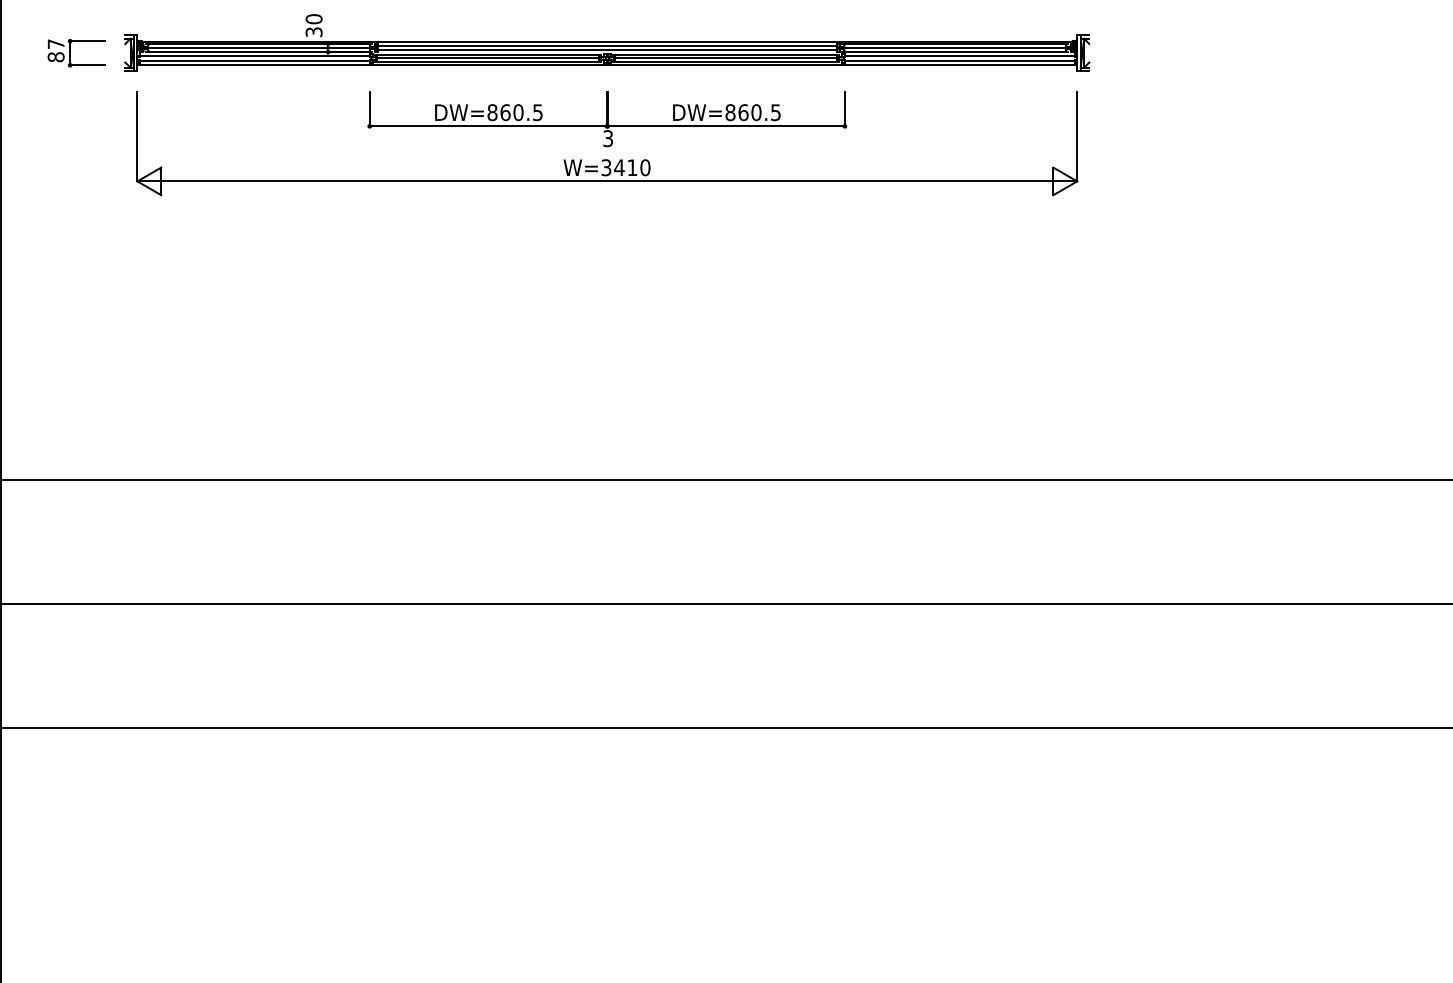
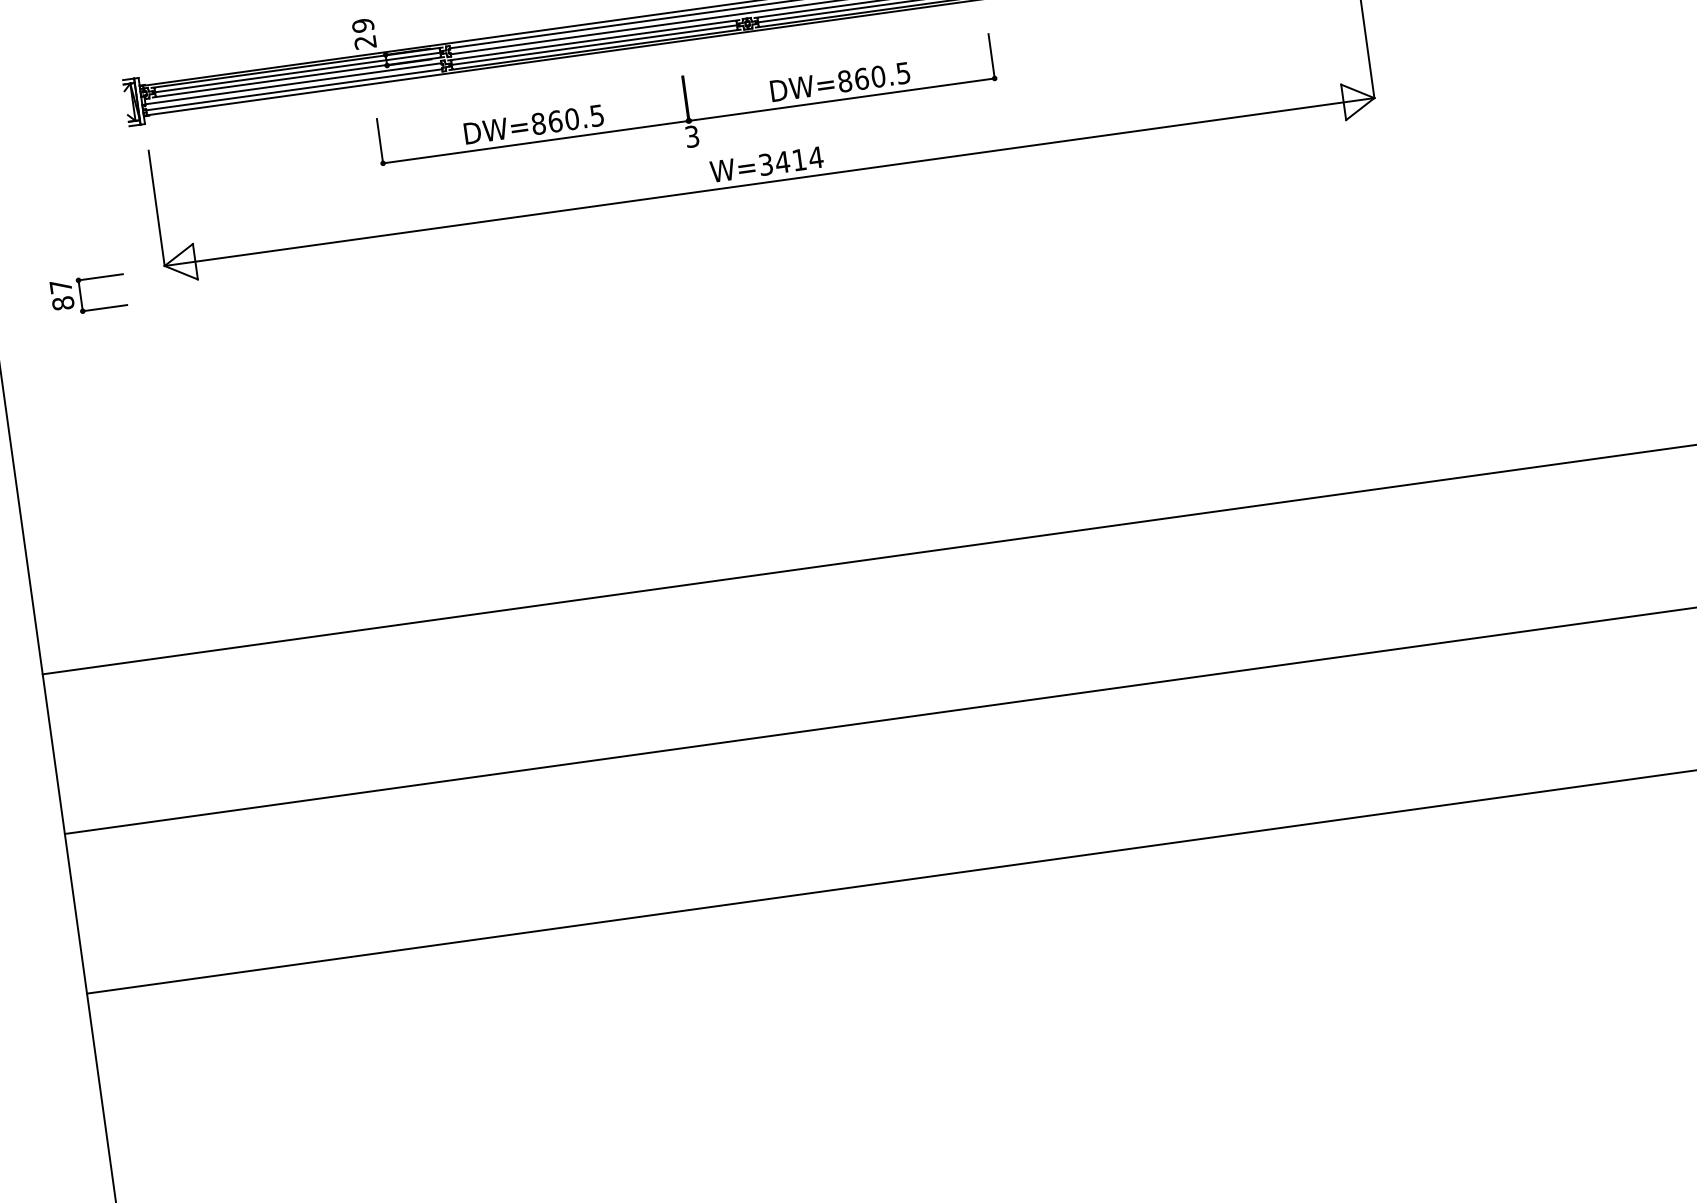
text: (313, 25) -> (363, 33), 30 -> 29
part: (76, 53) -> (88, 294), moved
part: (607, 119) -> (687, 112), moved
text: (645, 167) -> (816, 157), W=3410 -> W=3414

